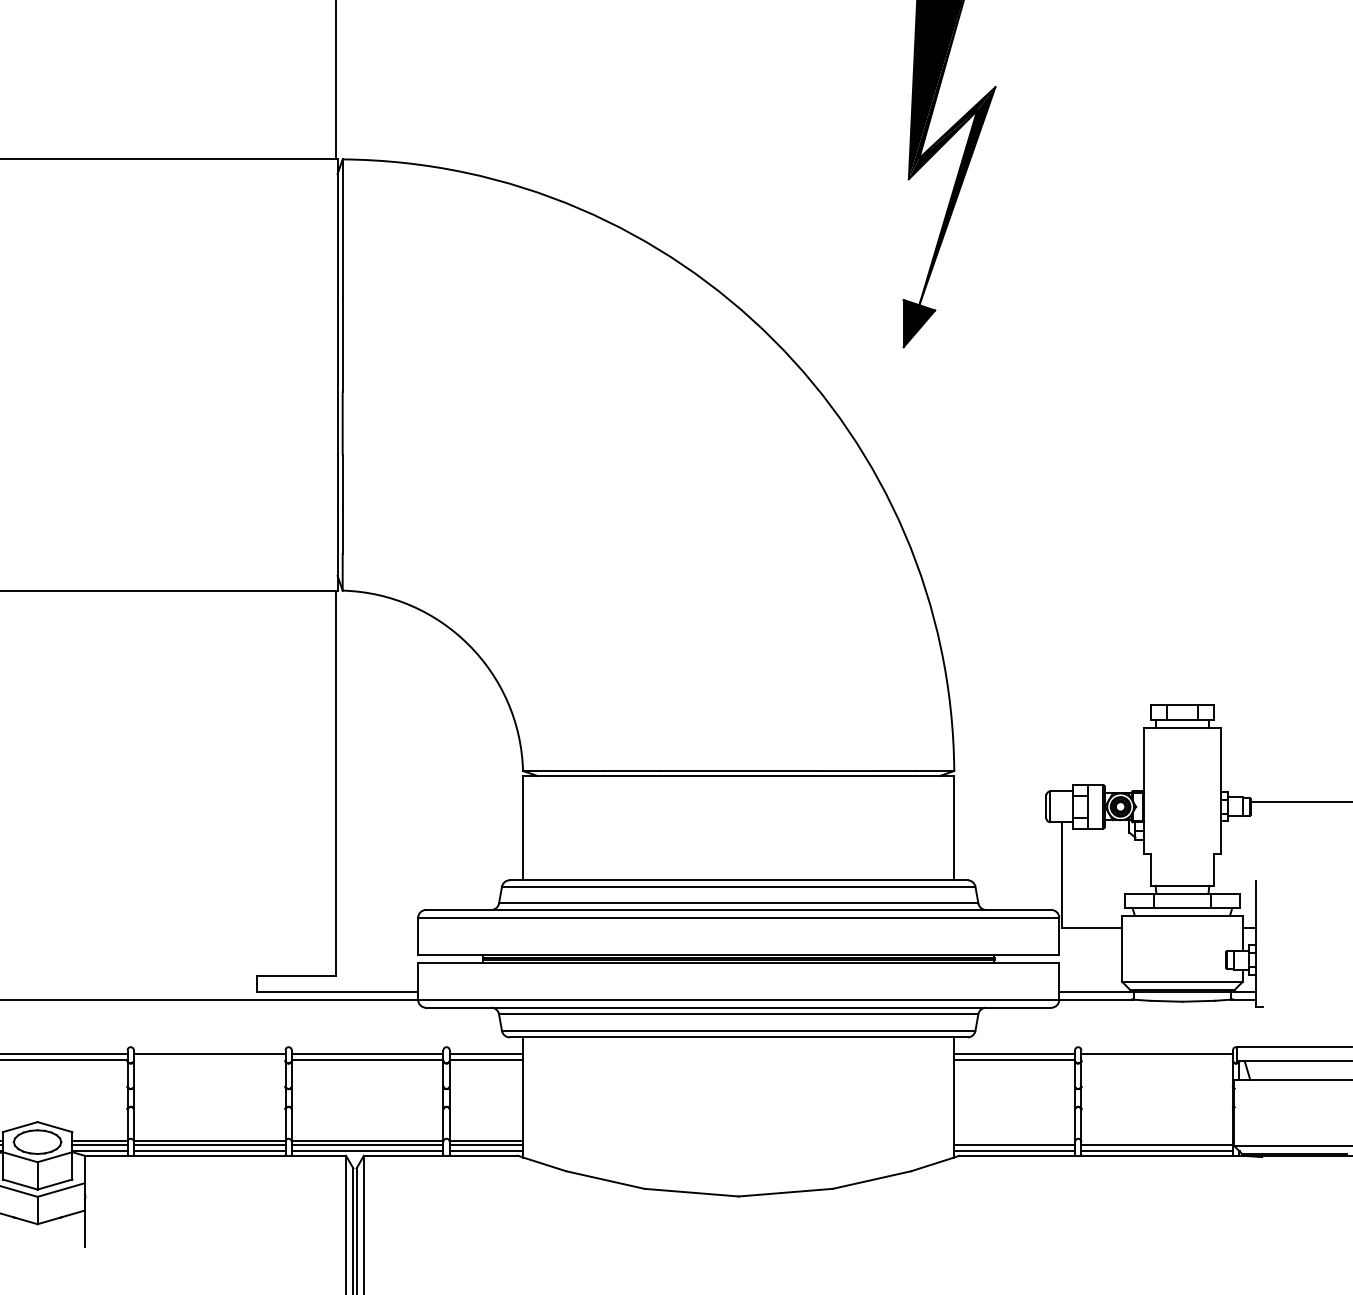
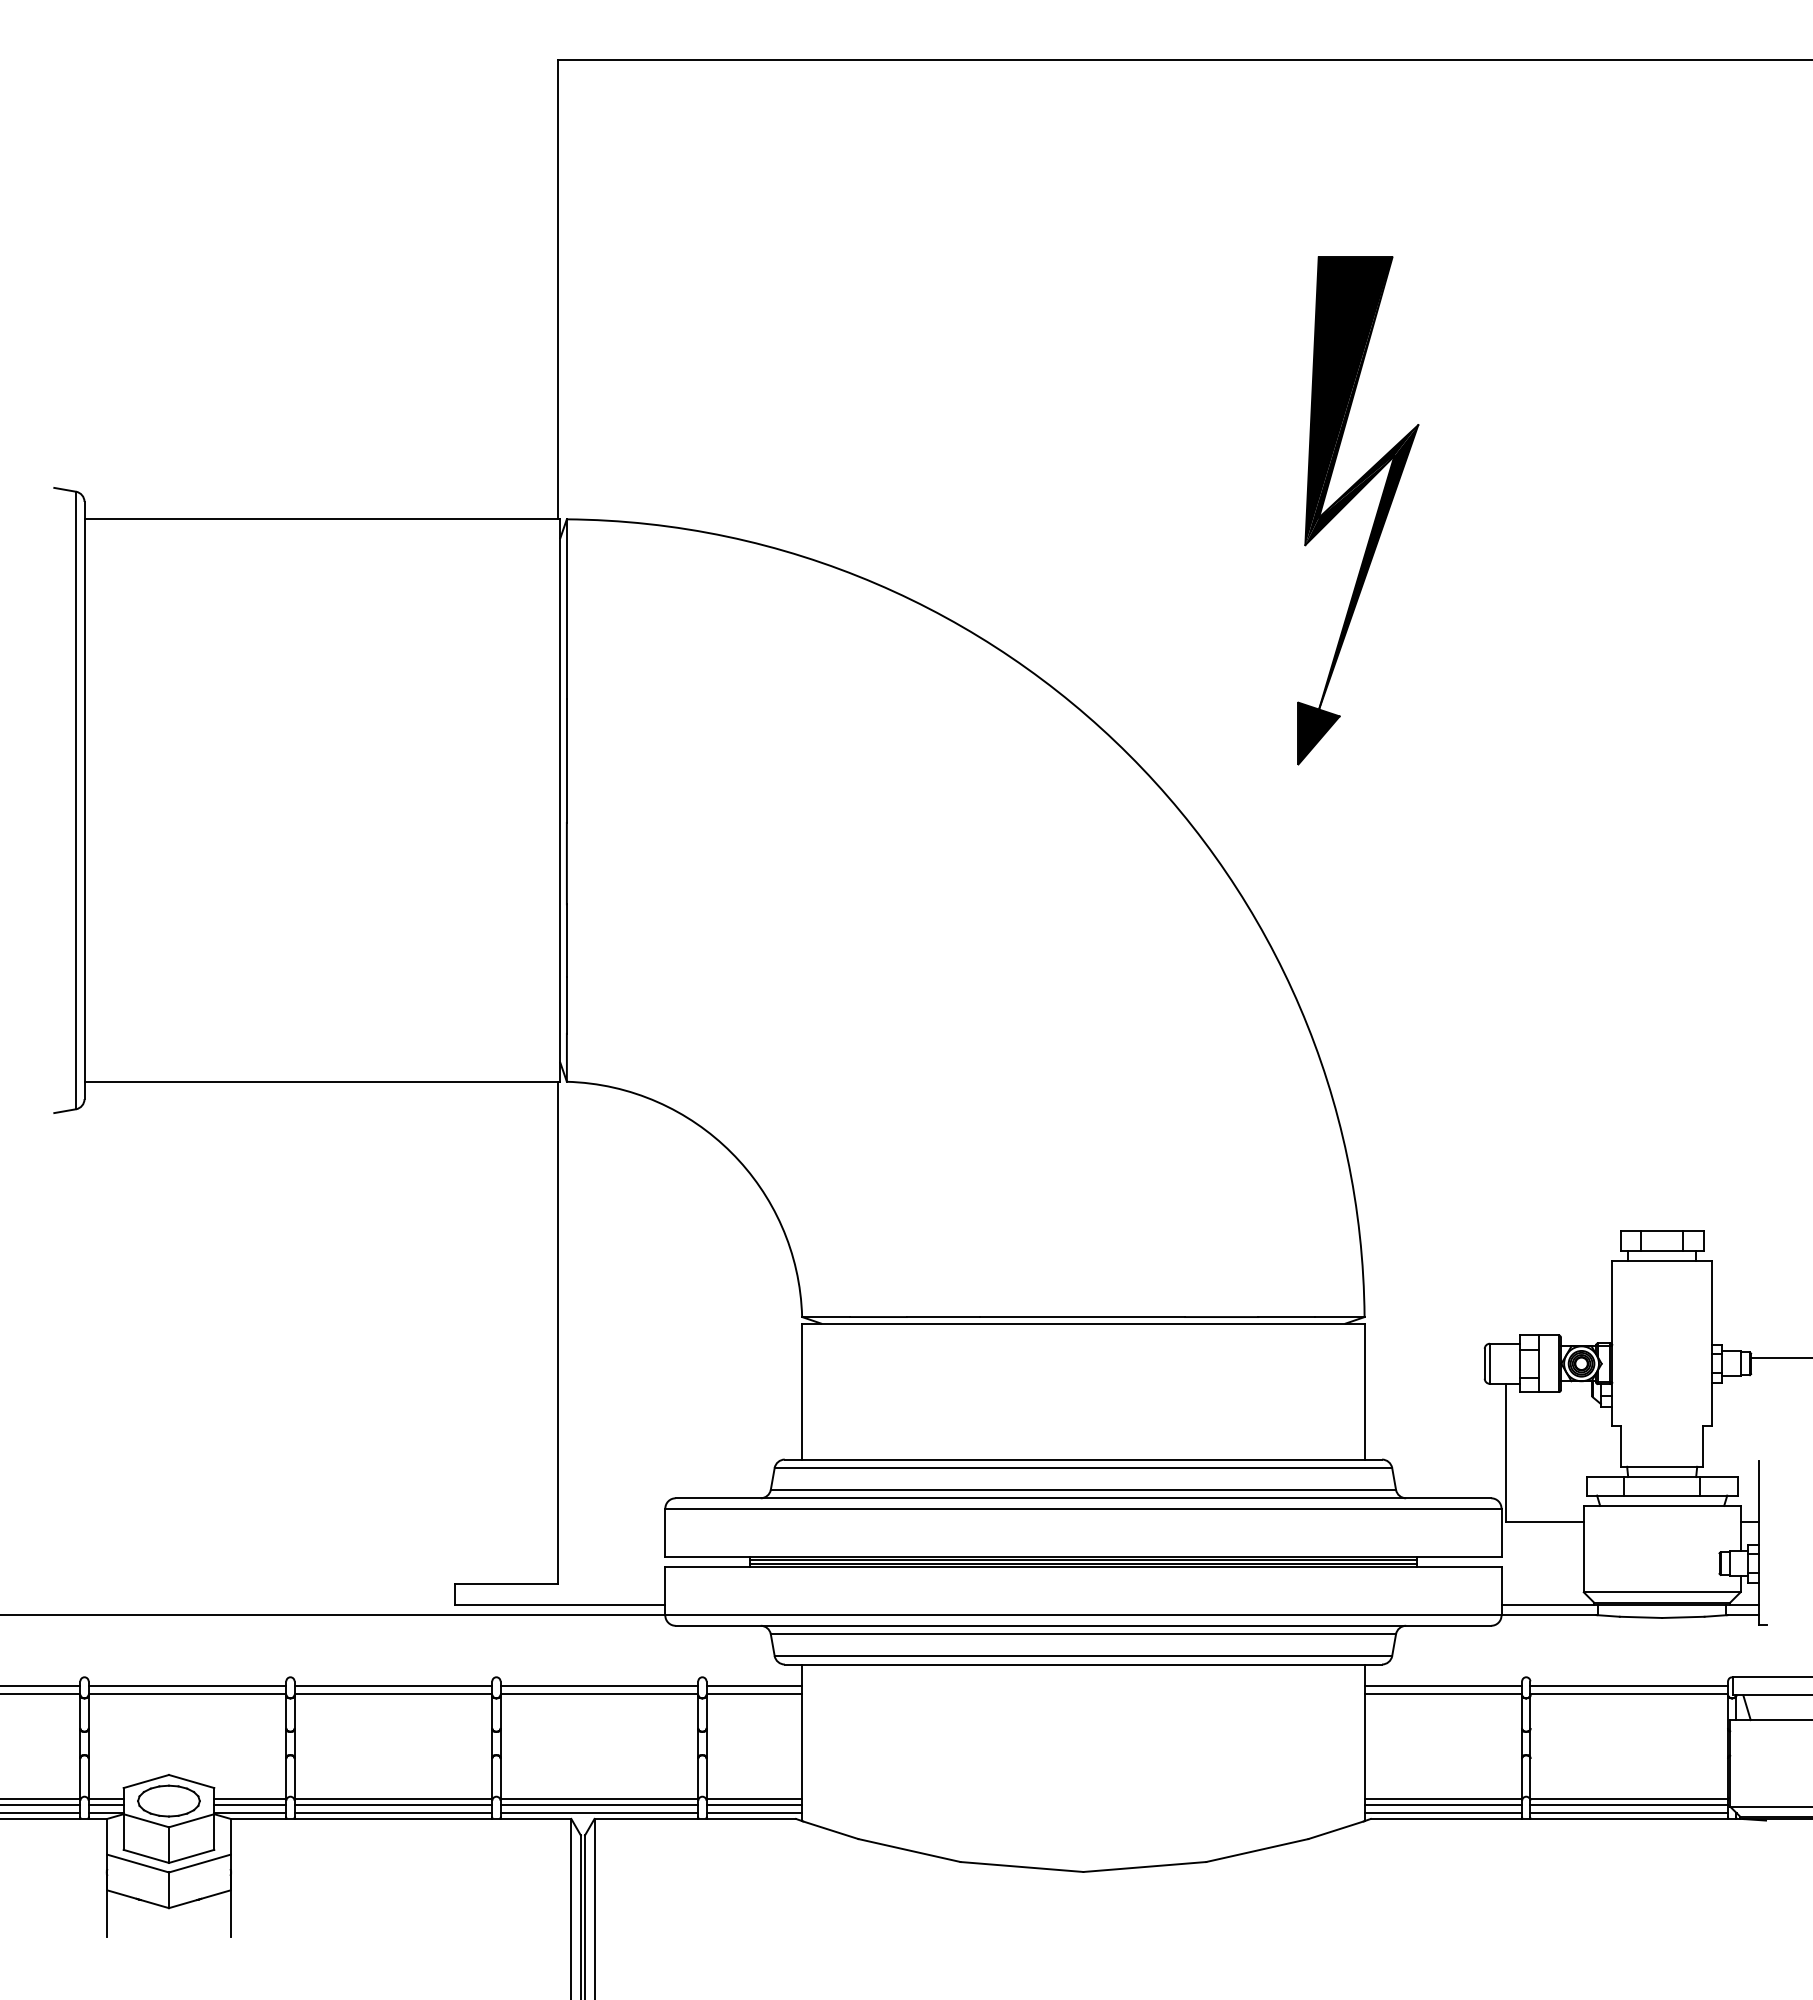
line: (209, 1059) -> (393, 1693), added
line: (1157, 1059) -> (1629, 1693), added
line: (1014, 1140) -> (1443, 1799), added
line: (1157, 1140) -> (1629, 1799), added

